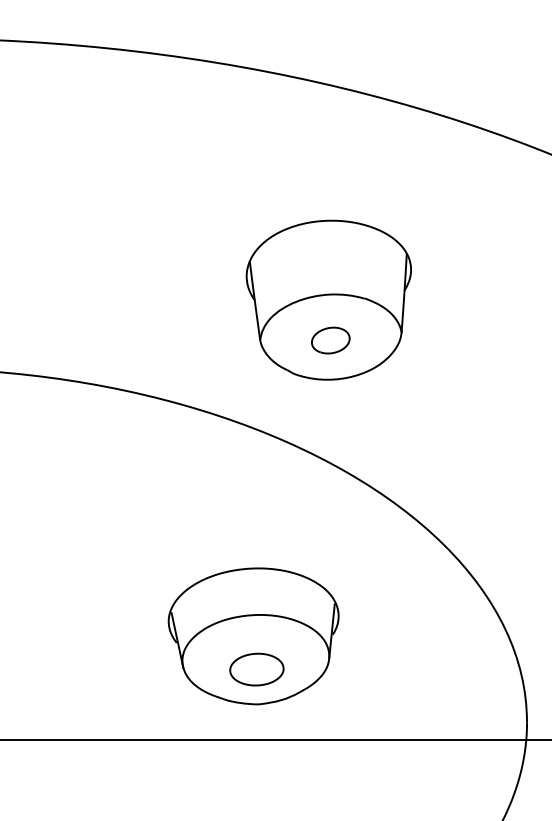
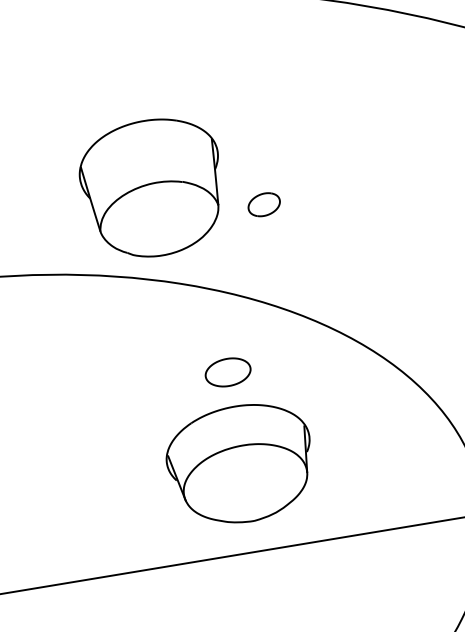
part: (328, 299) -> (152, 187), moved
part: (256, 669) -> (227, 372), moved

